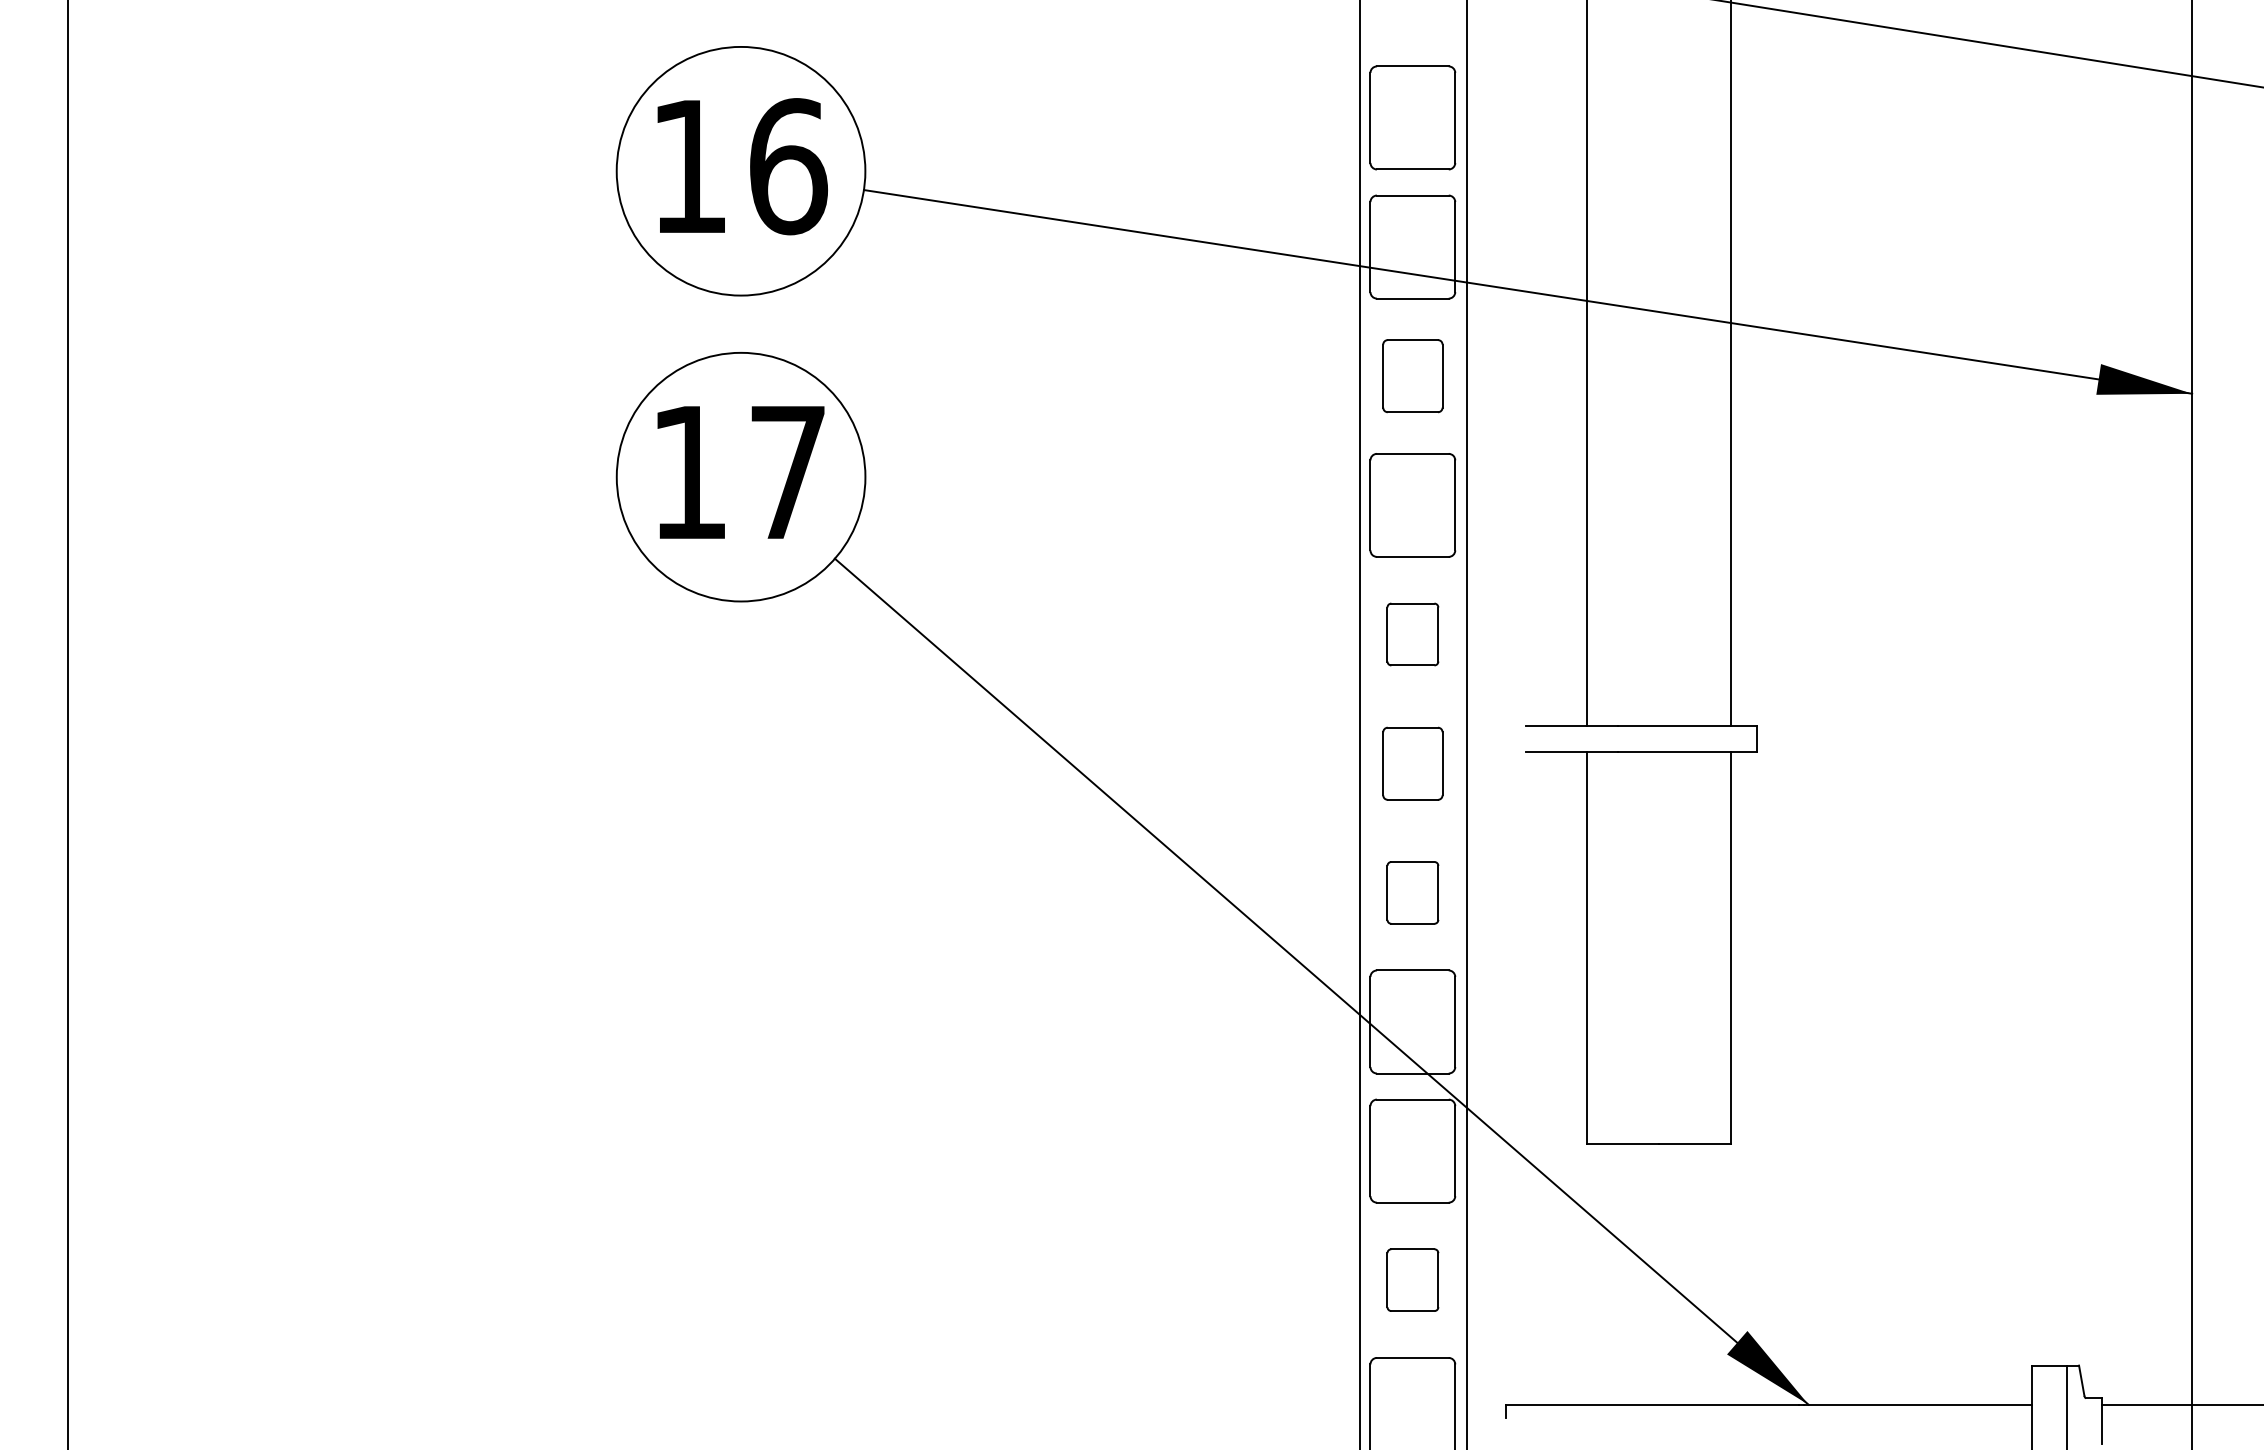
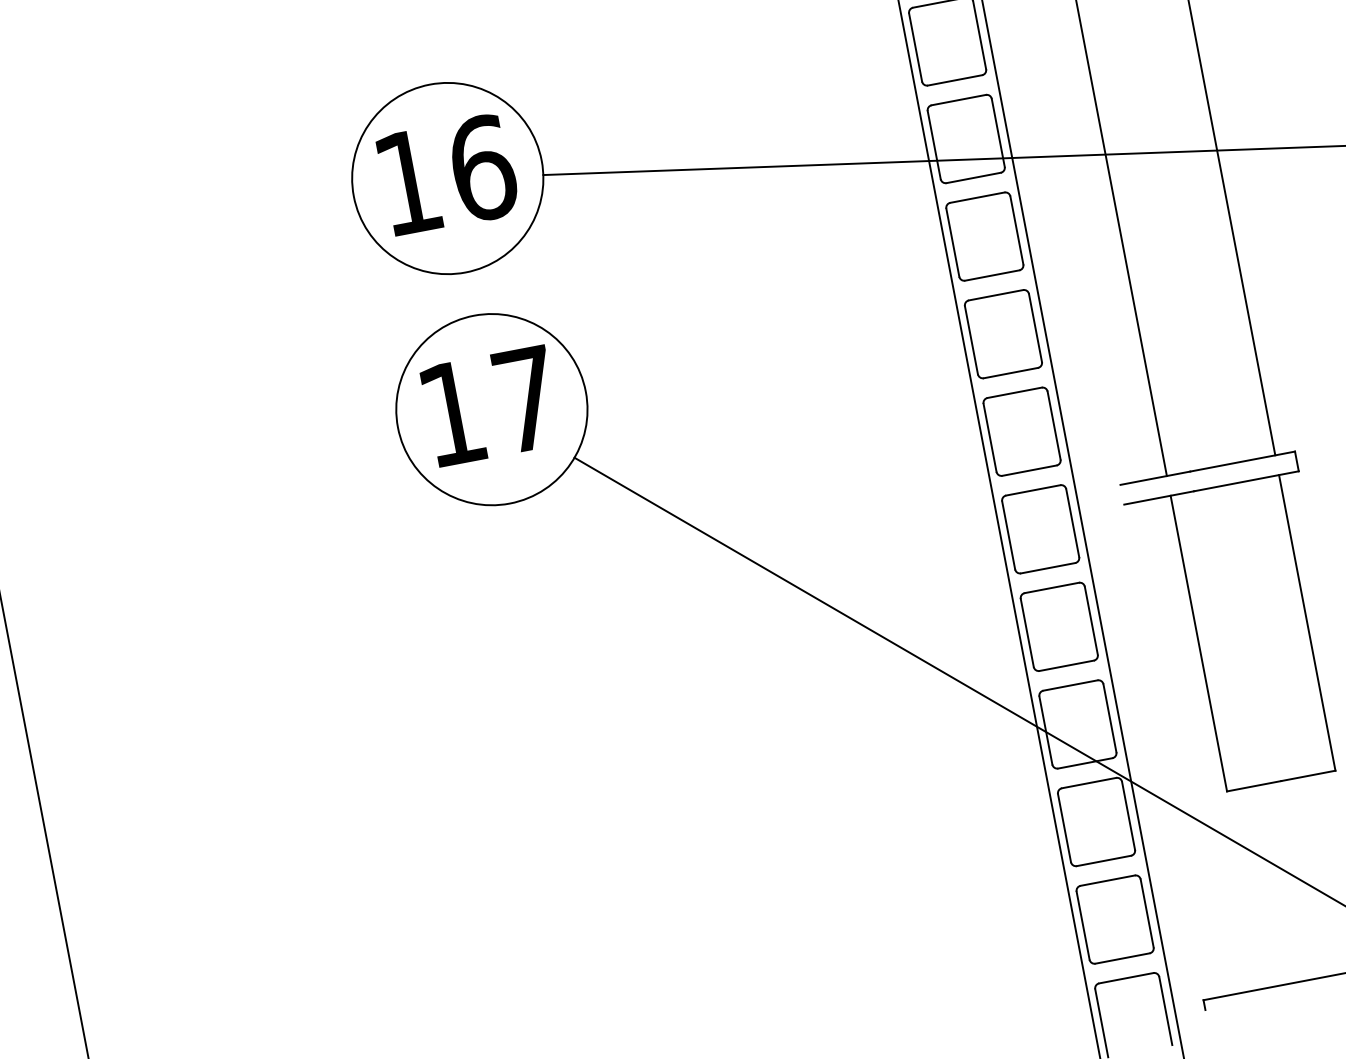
part: (1412, 375) -> (984, 236), size x1.43
part: (1412, 634) -> (1021, 431), size x1.67
part: (1412, 763) -> (1040, 529), size x1.43
part: (1412, 892) -> (1058, 626), size x1.67
part: (1412, 1279) -> (1114, 919), size x1.67

